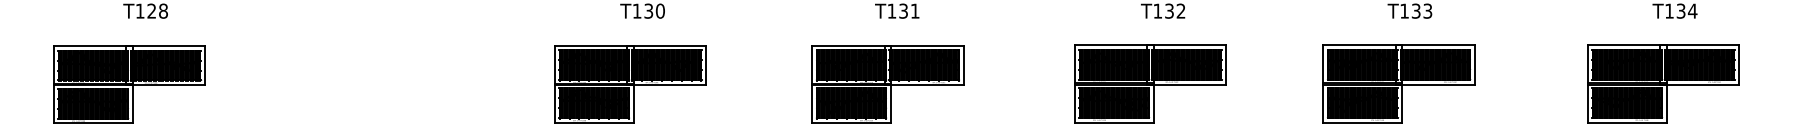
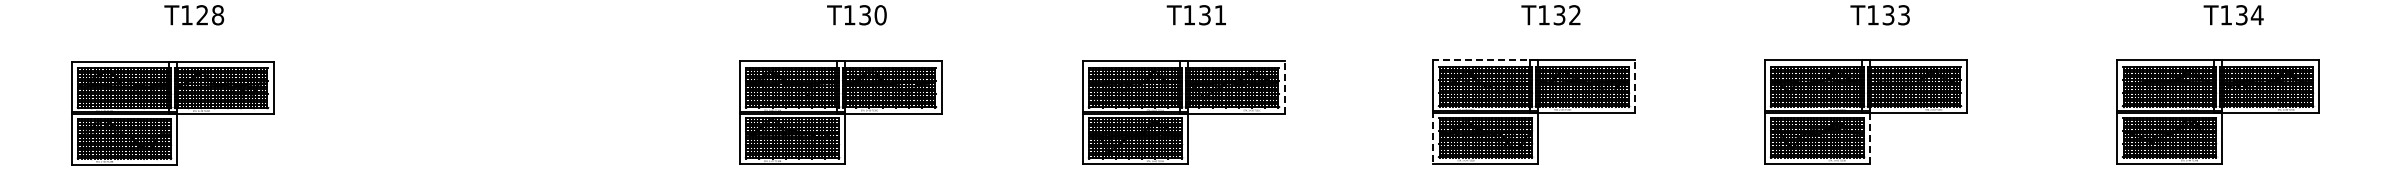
line: (1113, 45) -> (1485, 60), solid -> dashed
line: (963, 64) -> (1285, 86), solid -> dashed
line: (1226, 64) -> (1635, 86), solid -> dashed
line: (1074, 102) -> (1433, 137), solid -> dashed
line: (1402, 102) -> (1870, 136), solid -> dashed

